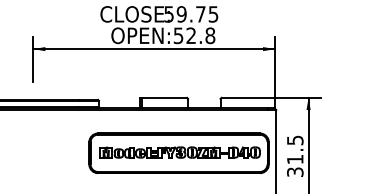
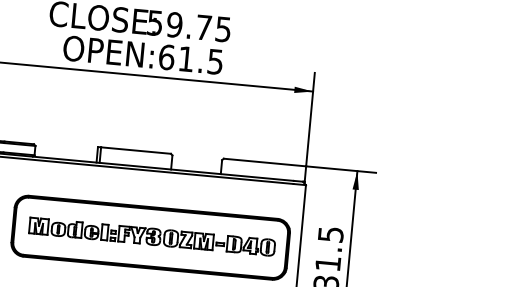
text: (194, 35) -> (191, 59), OPEN:52.8 -> OPEN:61.5

